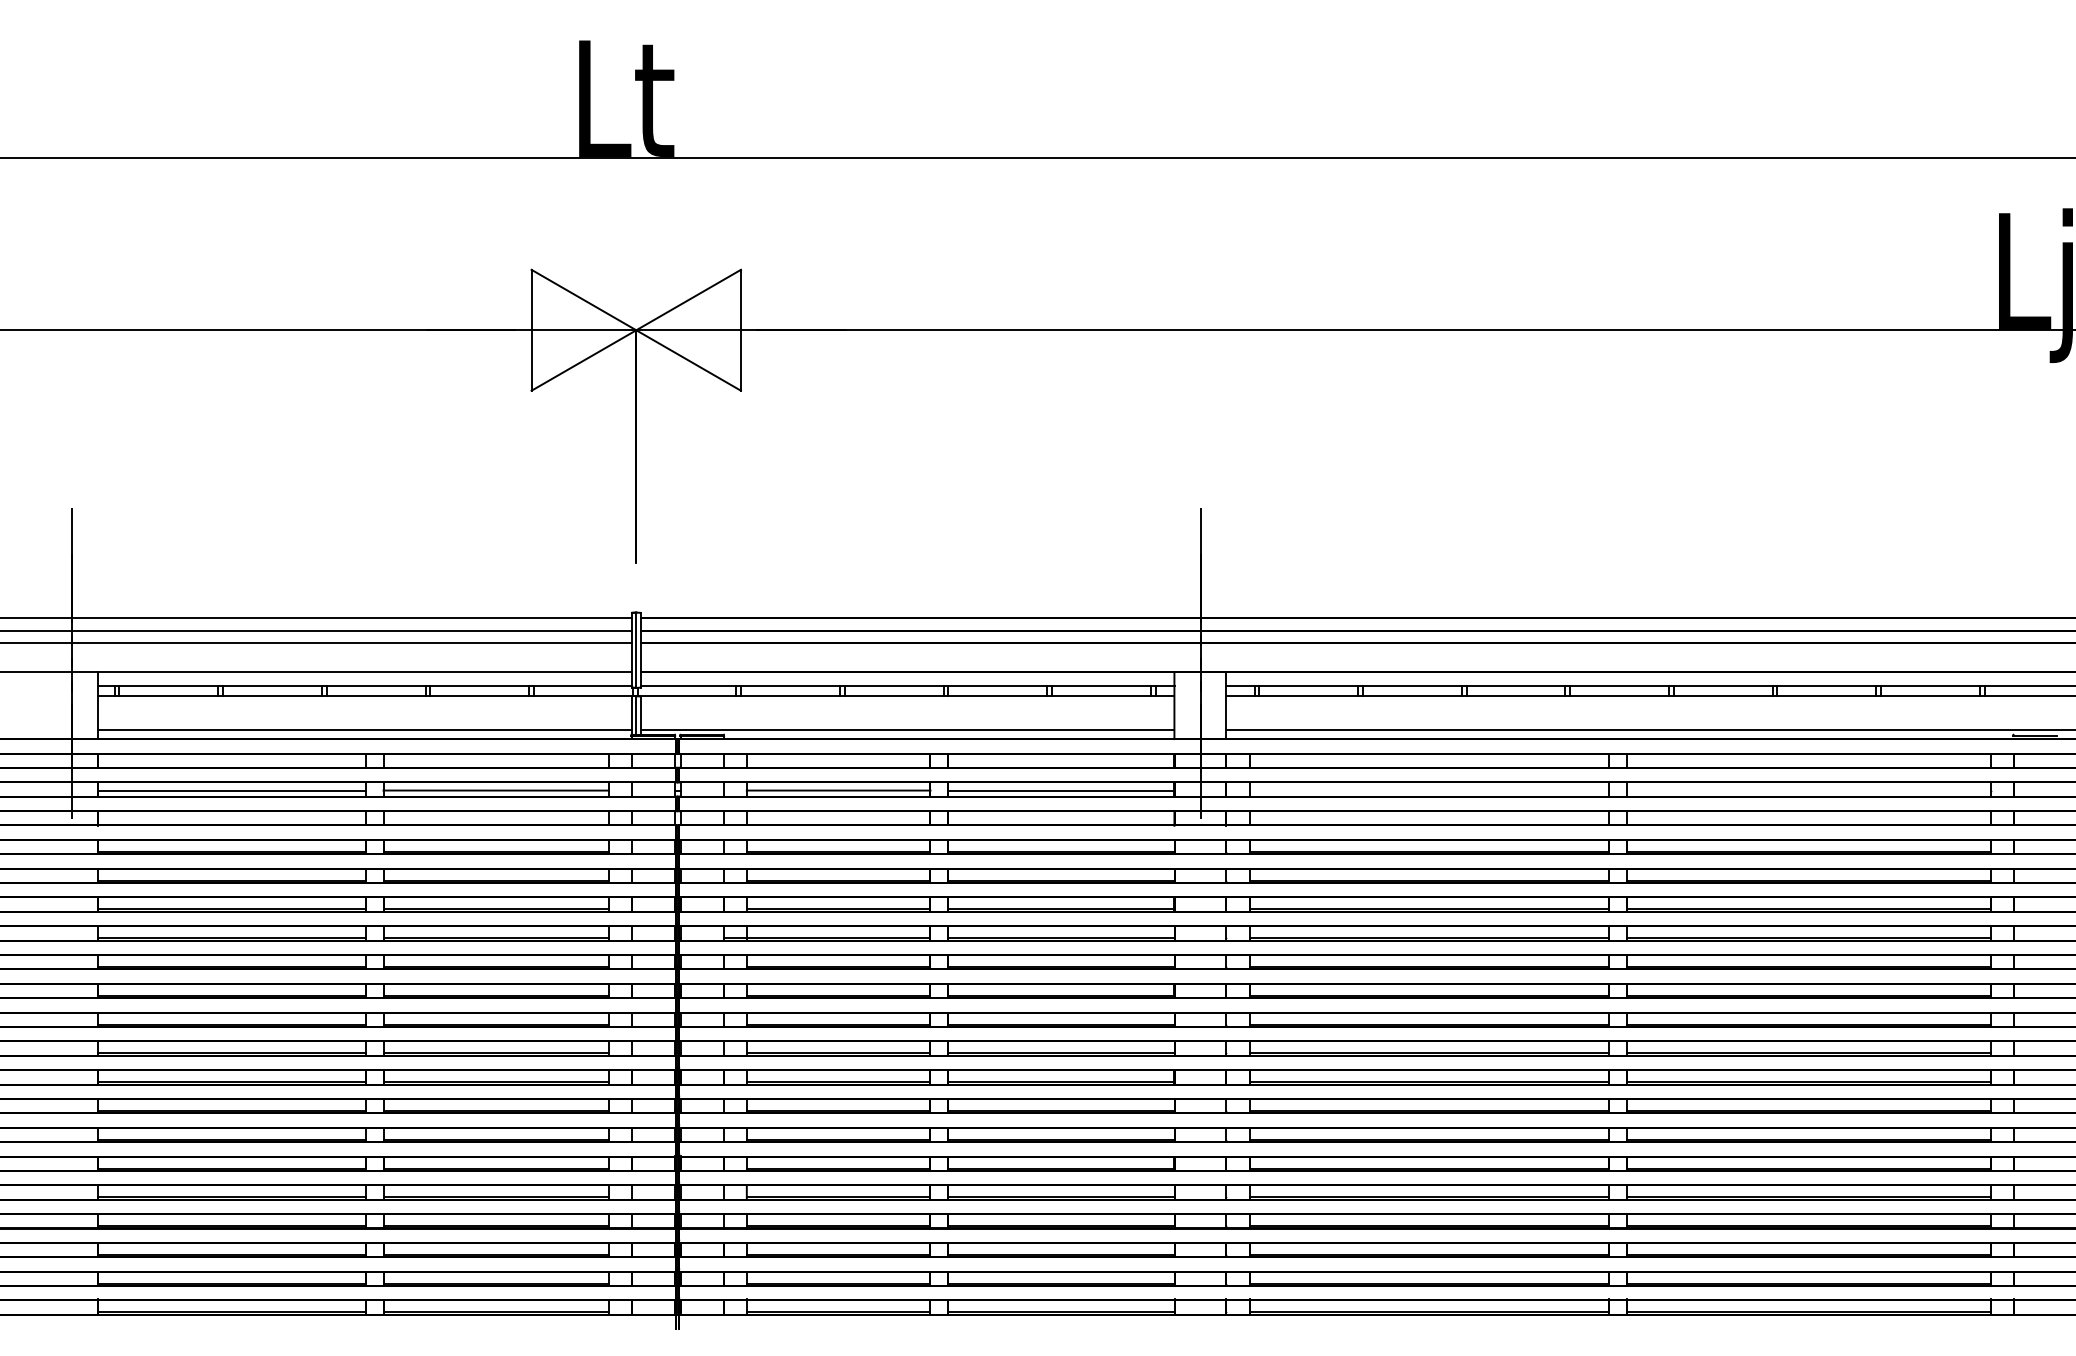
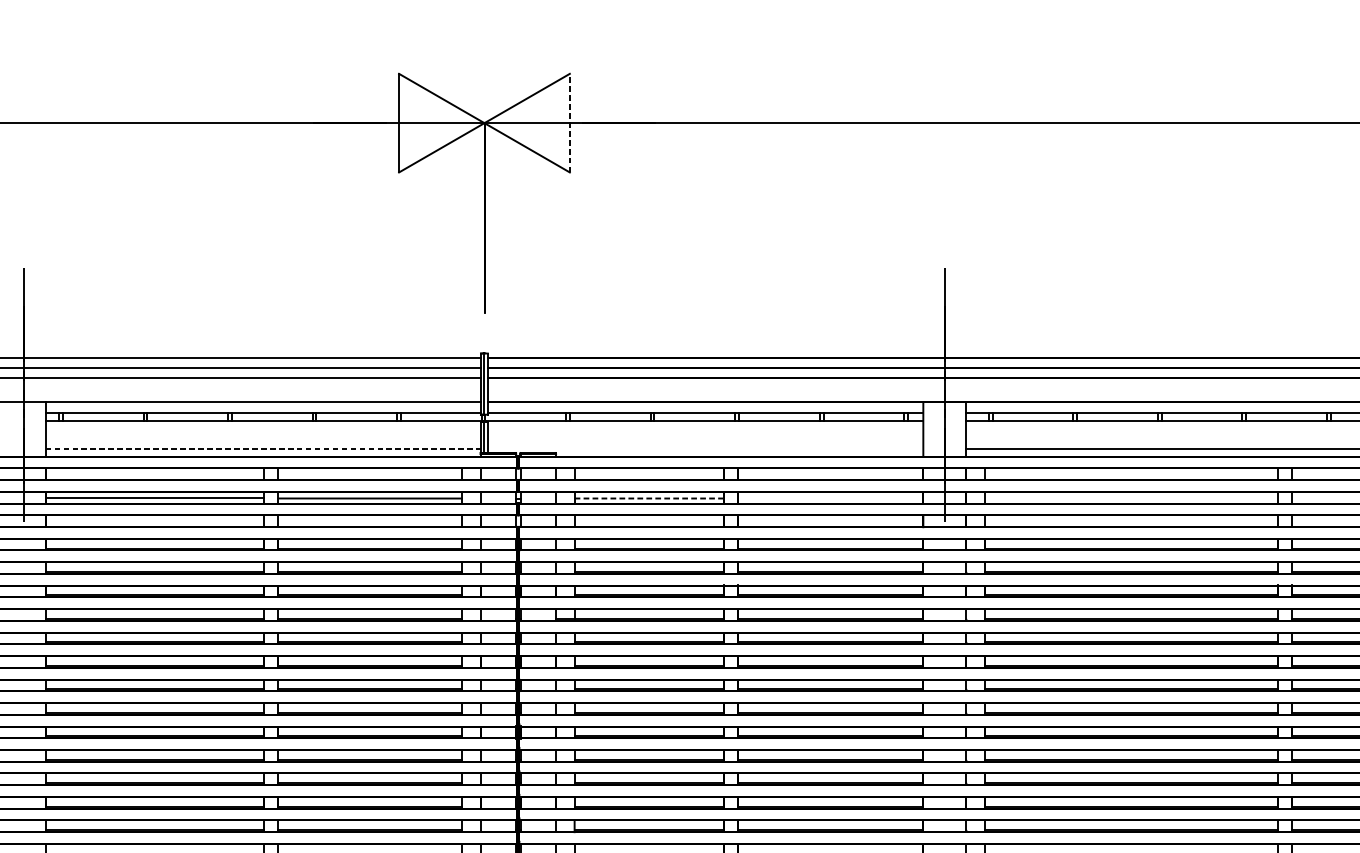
line: (740, 329) -> (569, 122), solid -> dashed
line: (365, 729) -> (263, 448), solid -> dashed
line: (907, 729) -> (705, 448), removed
line: (838, 790) -> (649, 498), solid -> dashed
line: (1060, 790) -> (830, 498), removed

